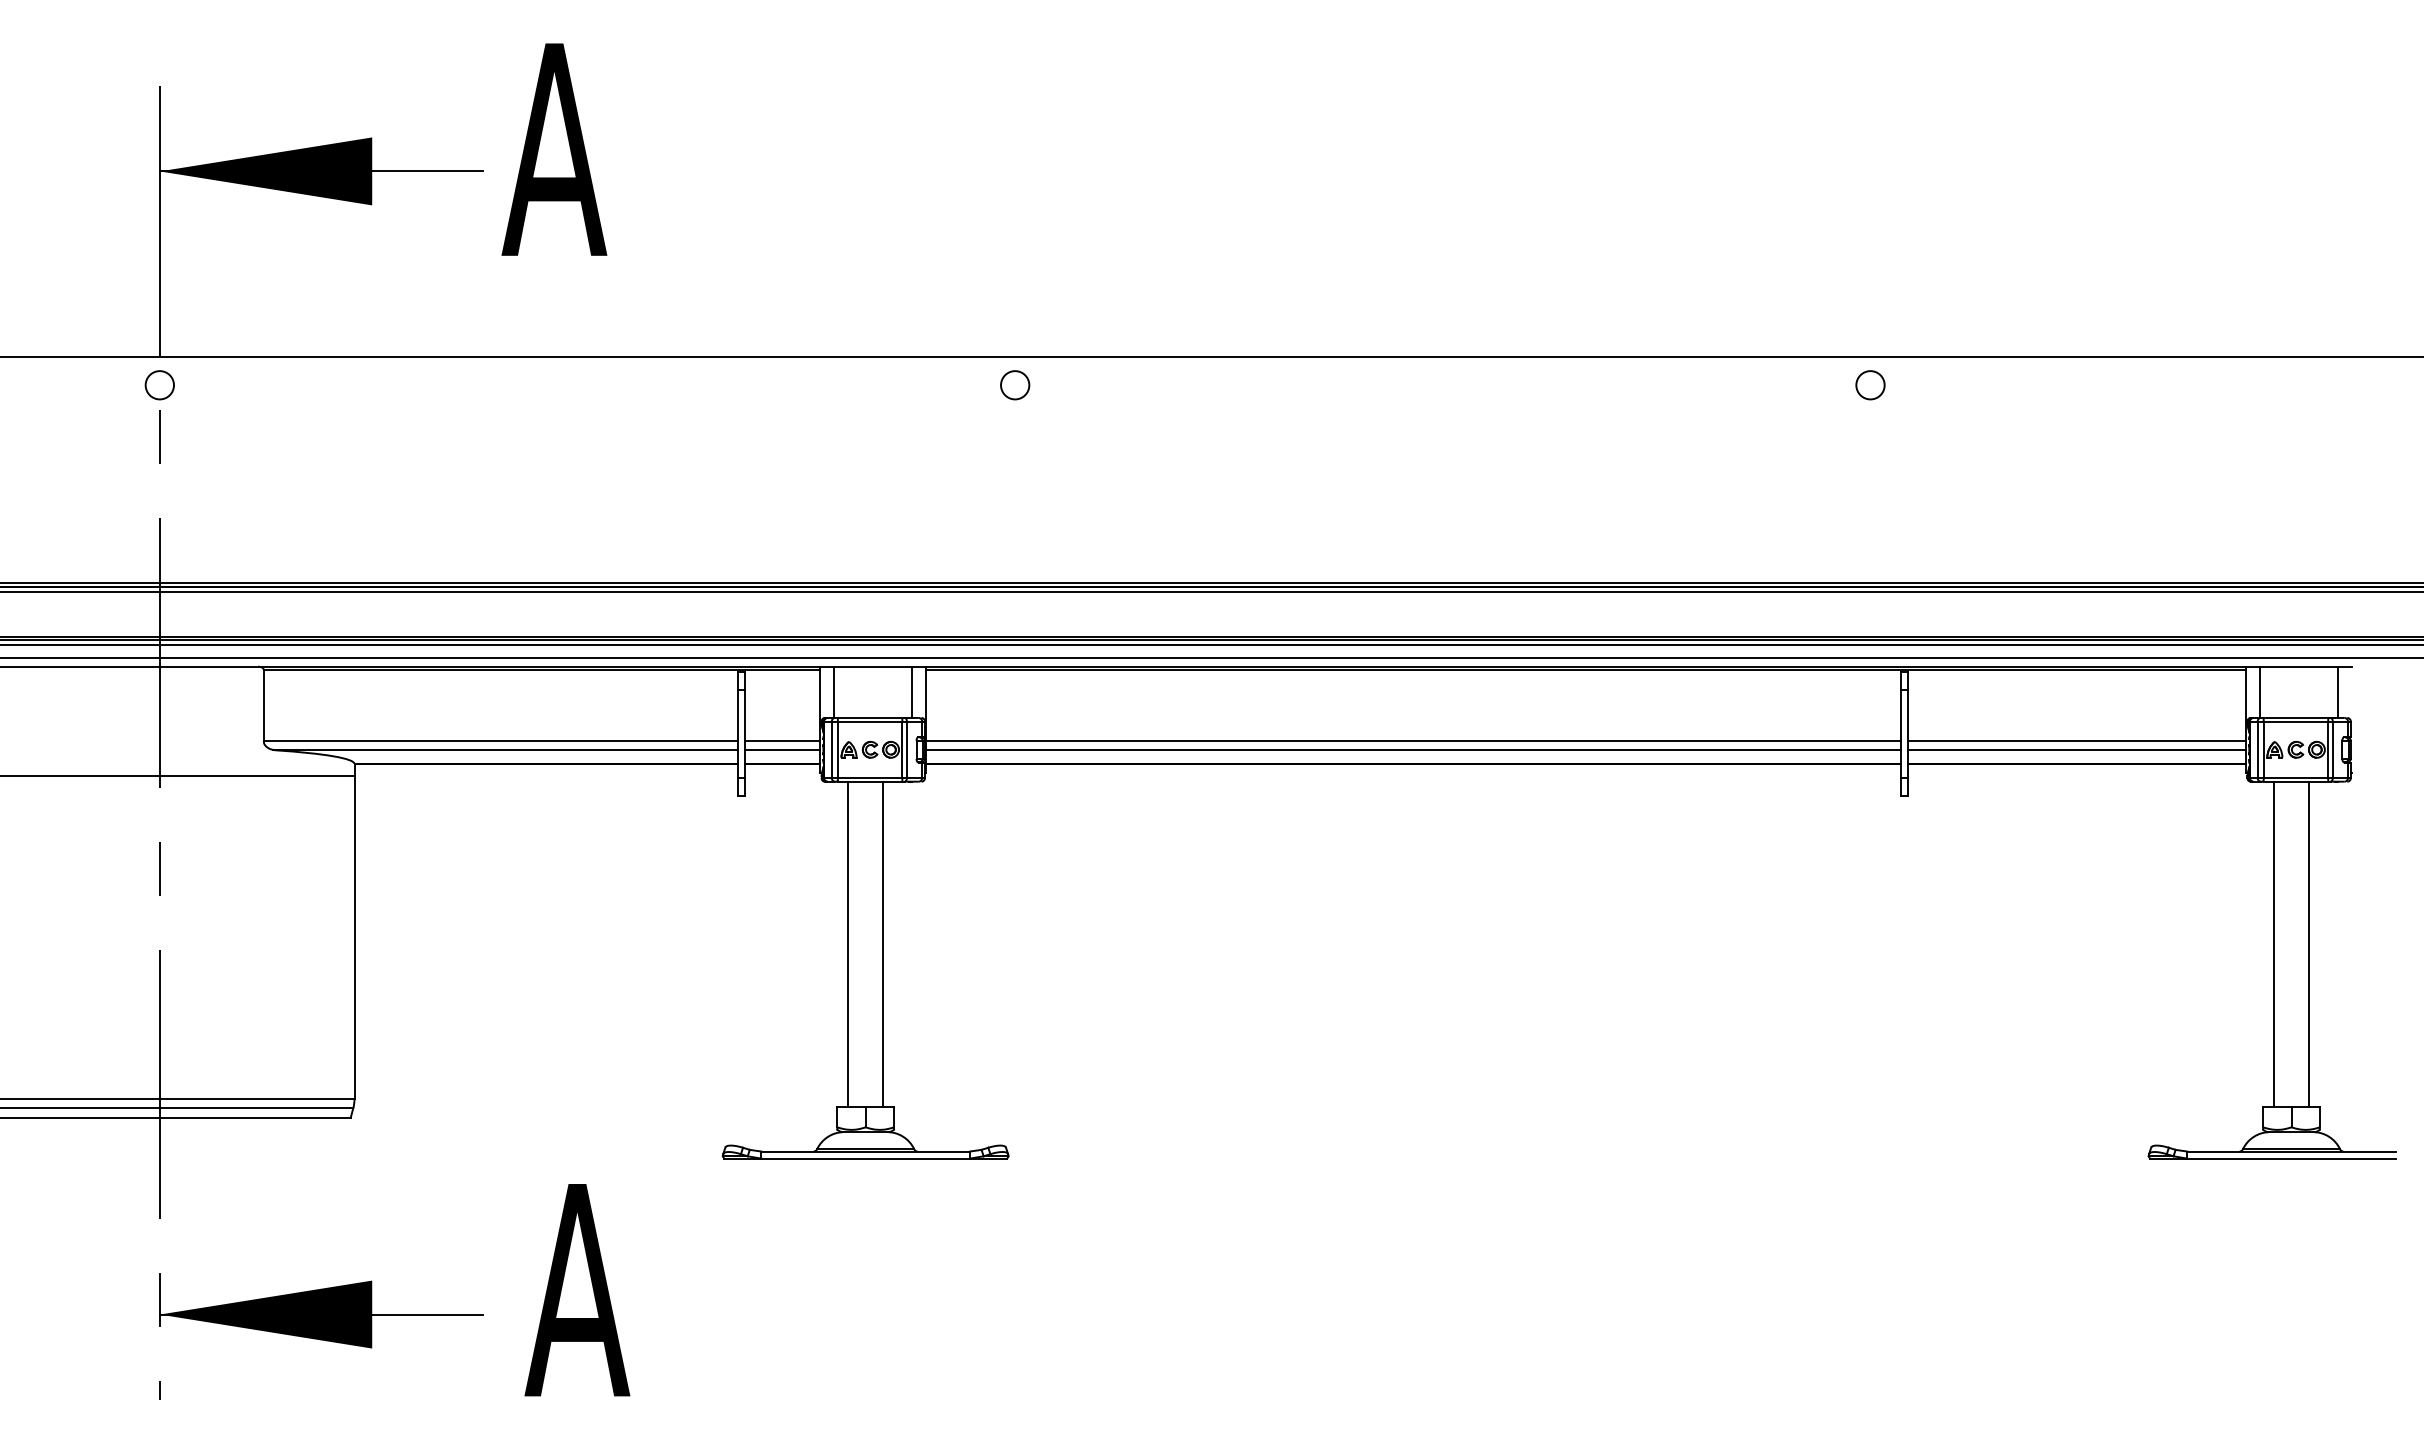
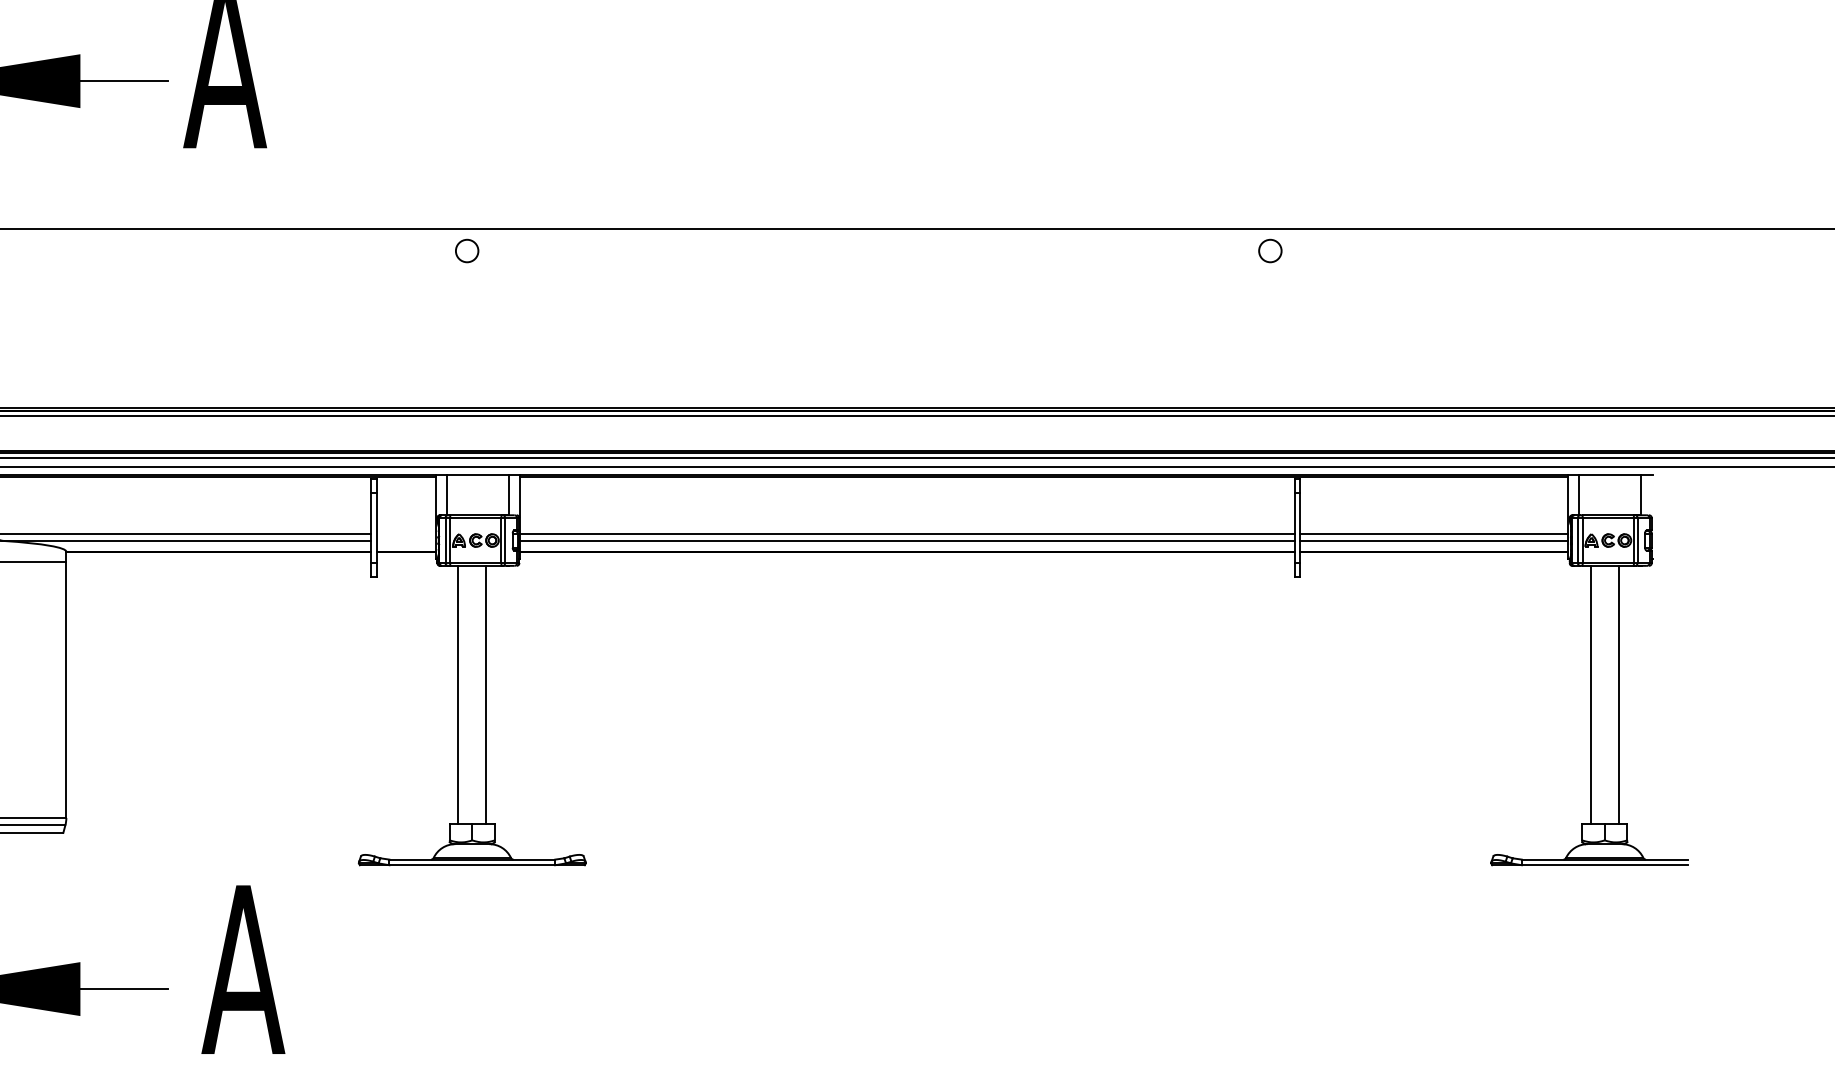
circle: (1015, 385) -> (467, 251), moved
line: (782, 741) -> (406, 533), removed
line: (782, 750) -> (406, 541), removed

